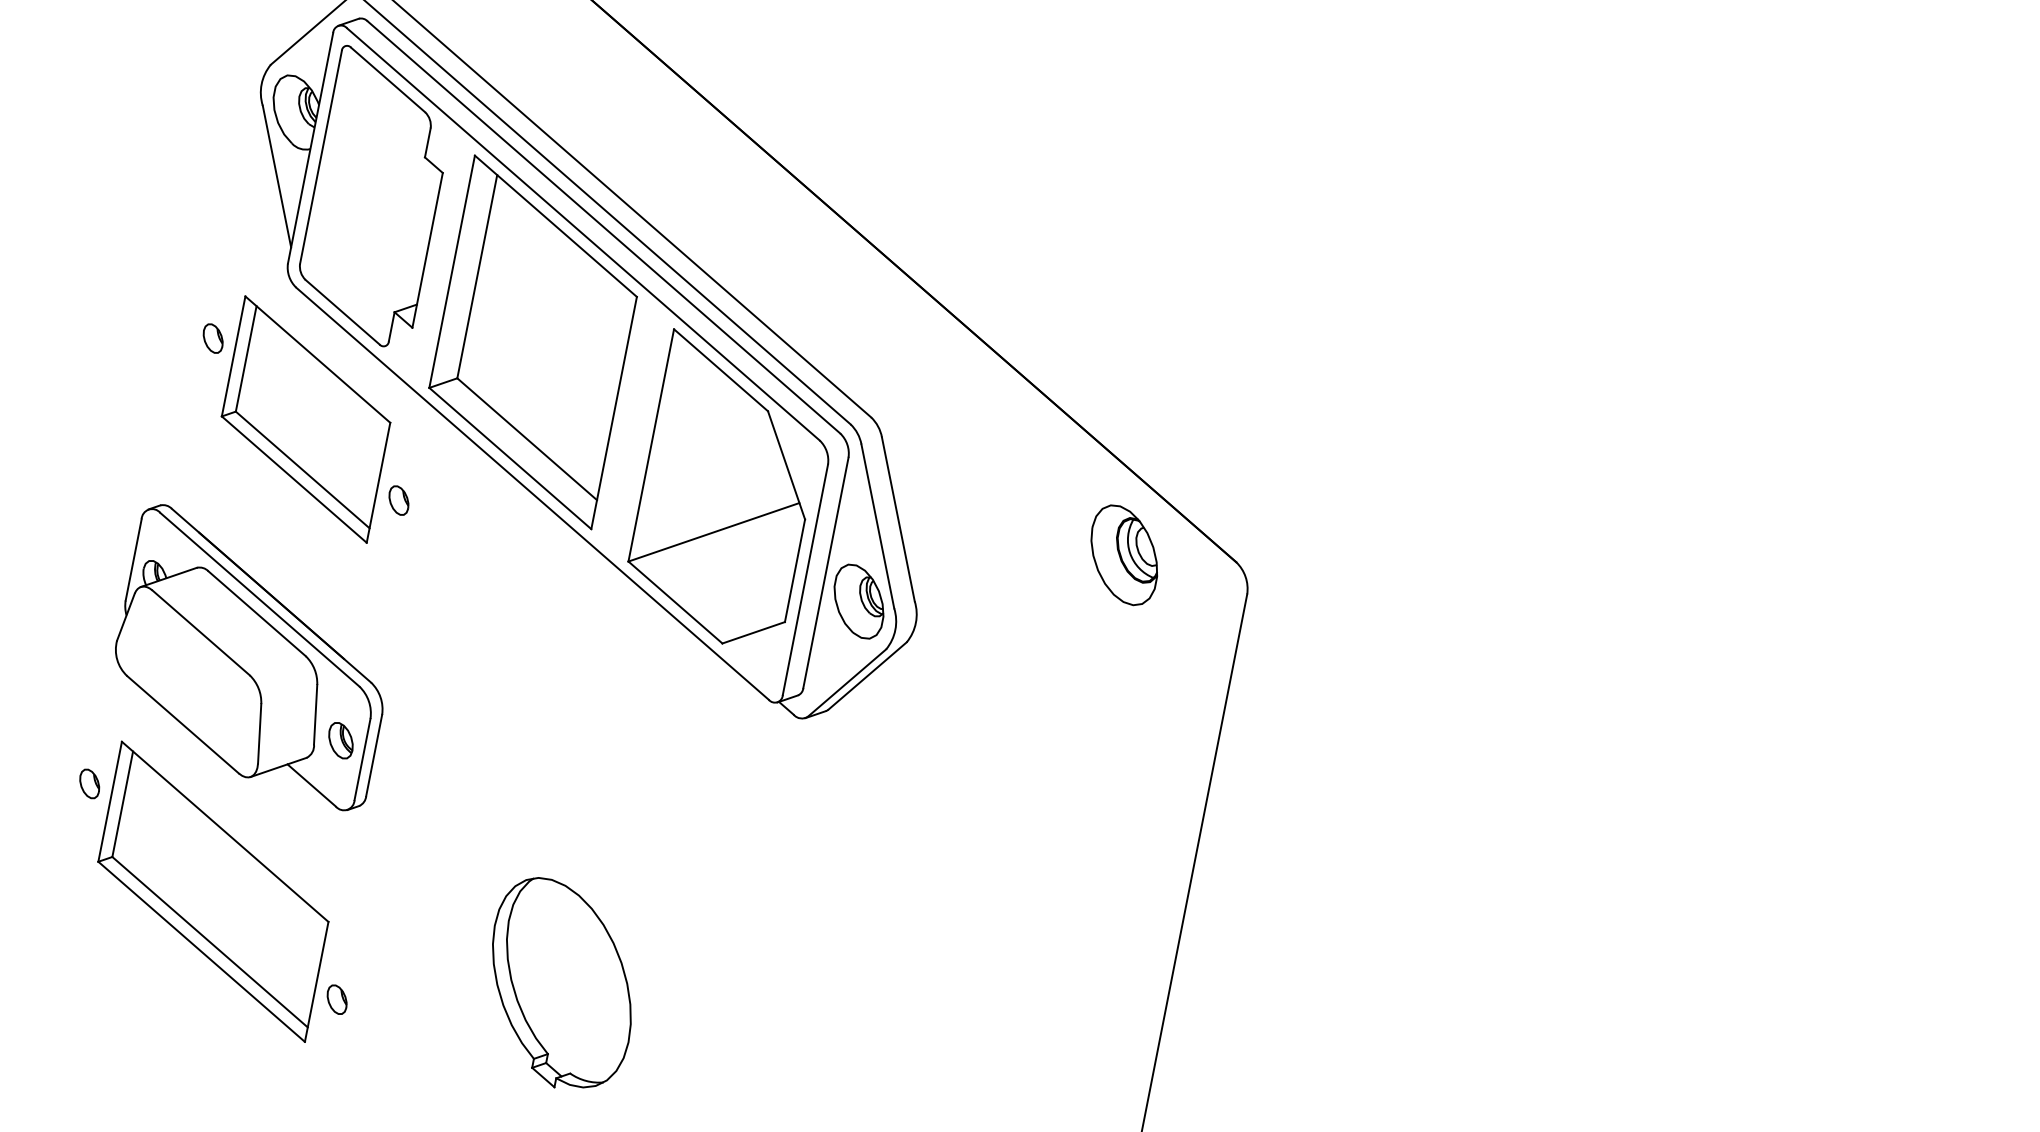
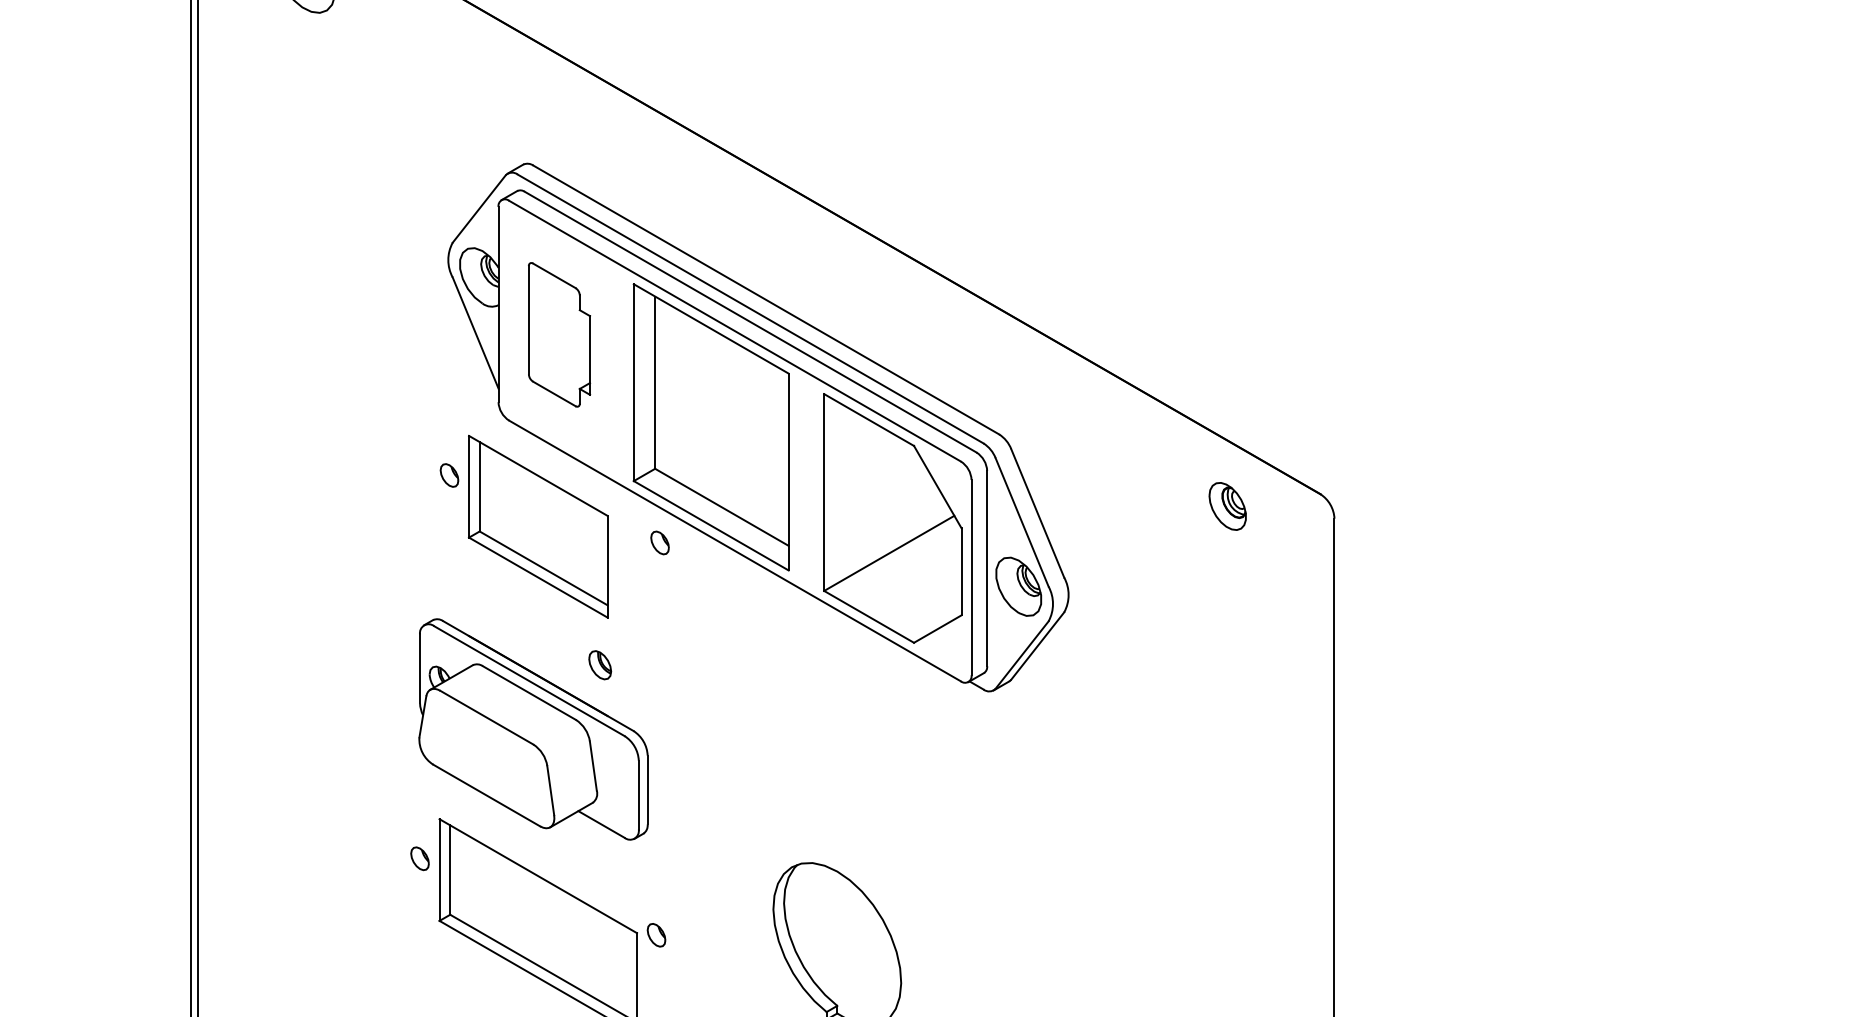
part: (375, 197) -> (559, 334), size x0.6
part: (398, 499) -> (659, 542), moved
part: (1123, 555) -> (1227, 506), size x0.6
part: (341, 741) -> (600, 665), moved
part: (337, 999) -> (656, 935), moved

